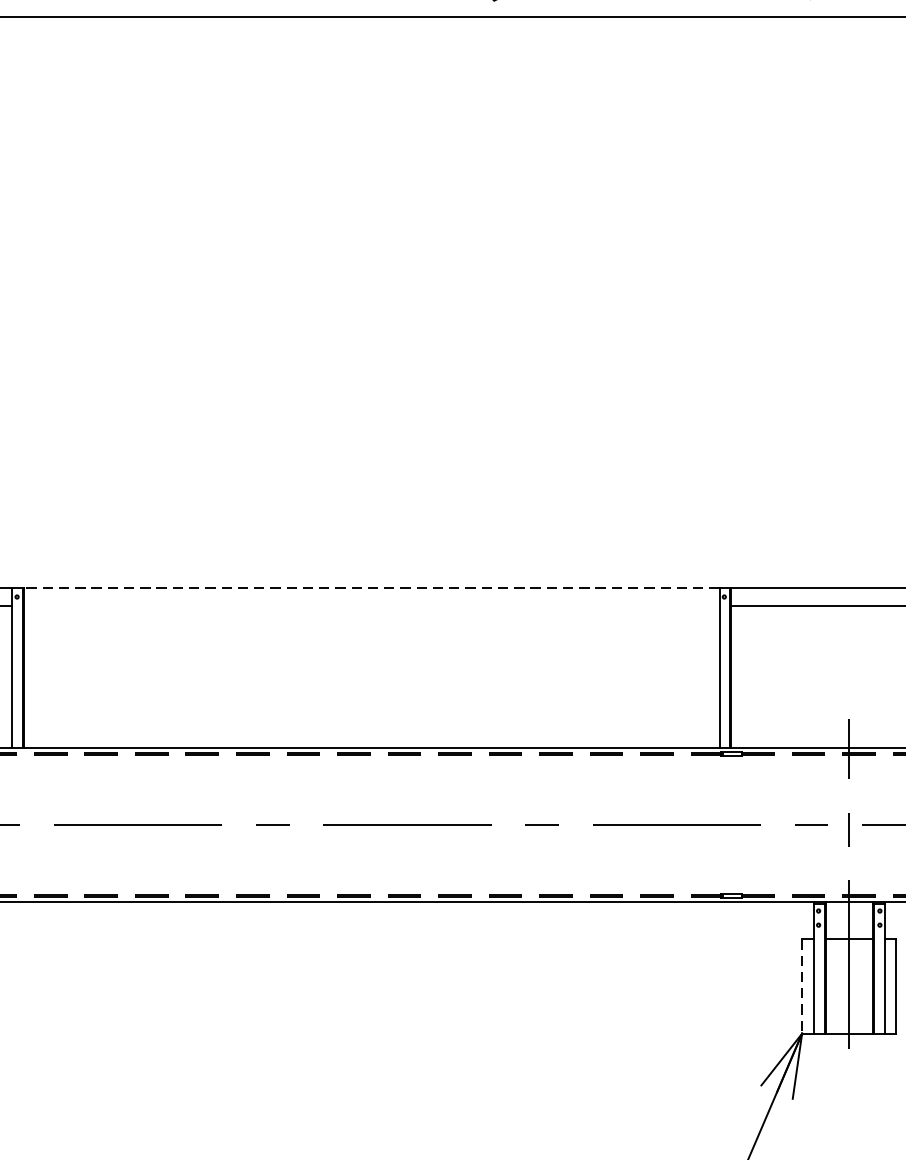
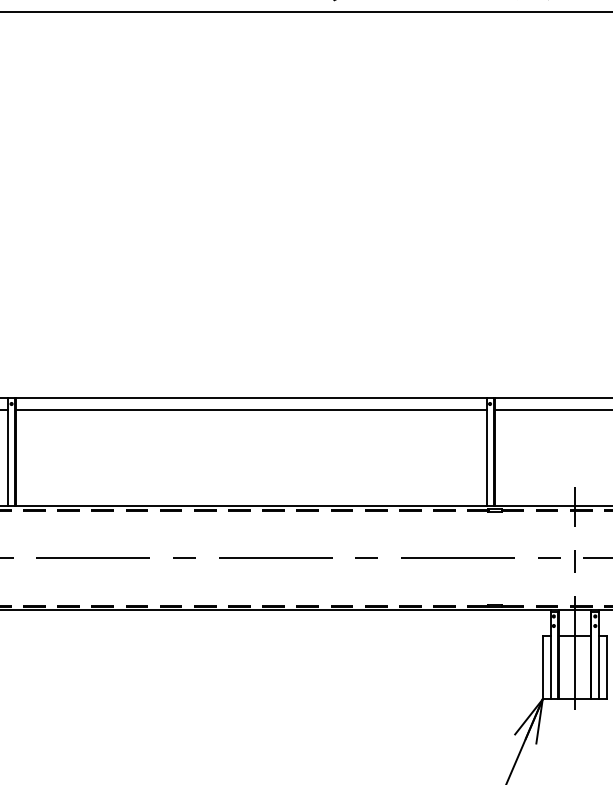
line: (371, 588) -> (251, 398), dashed -> solid
line: (371, 606) -> (251, 410), added
line: (801, 986) -> (542, 667), dashed -> solid

